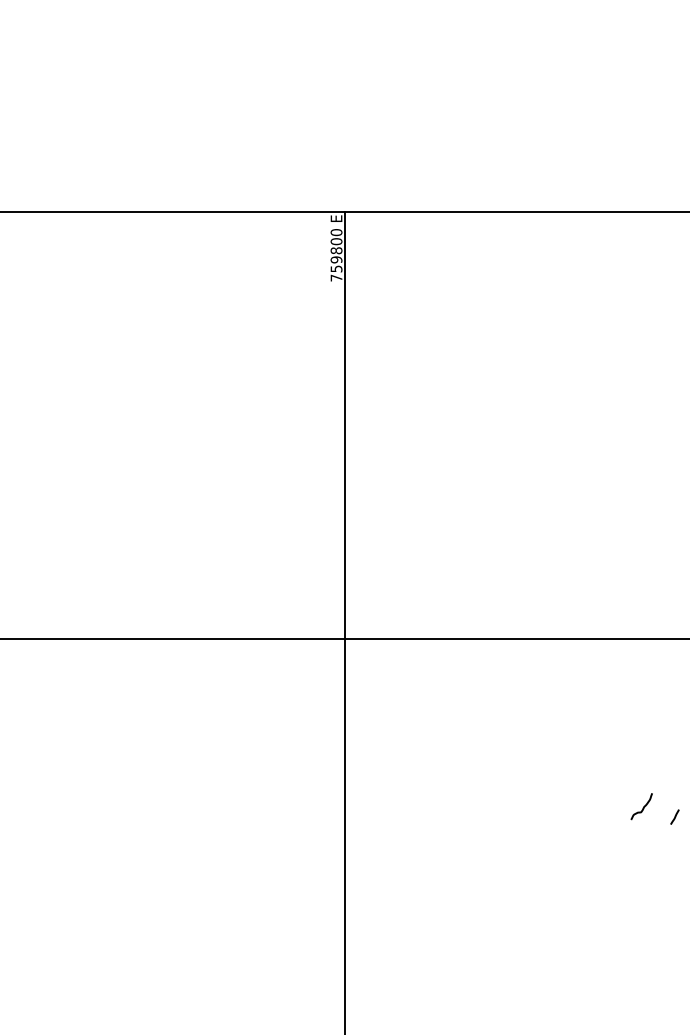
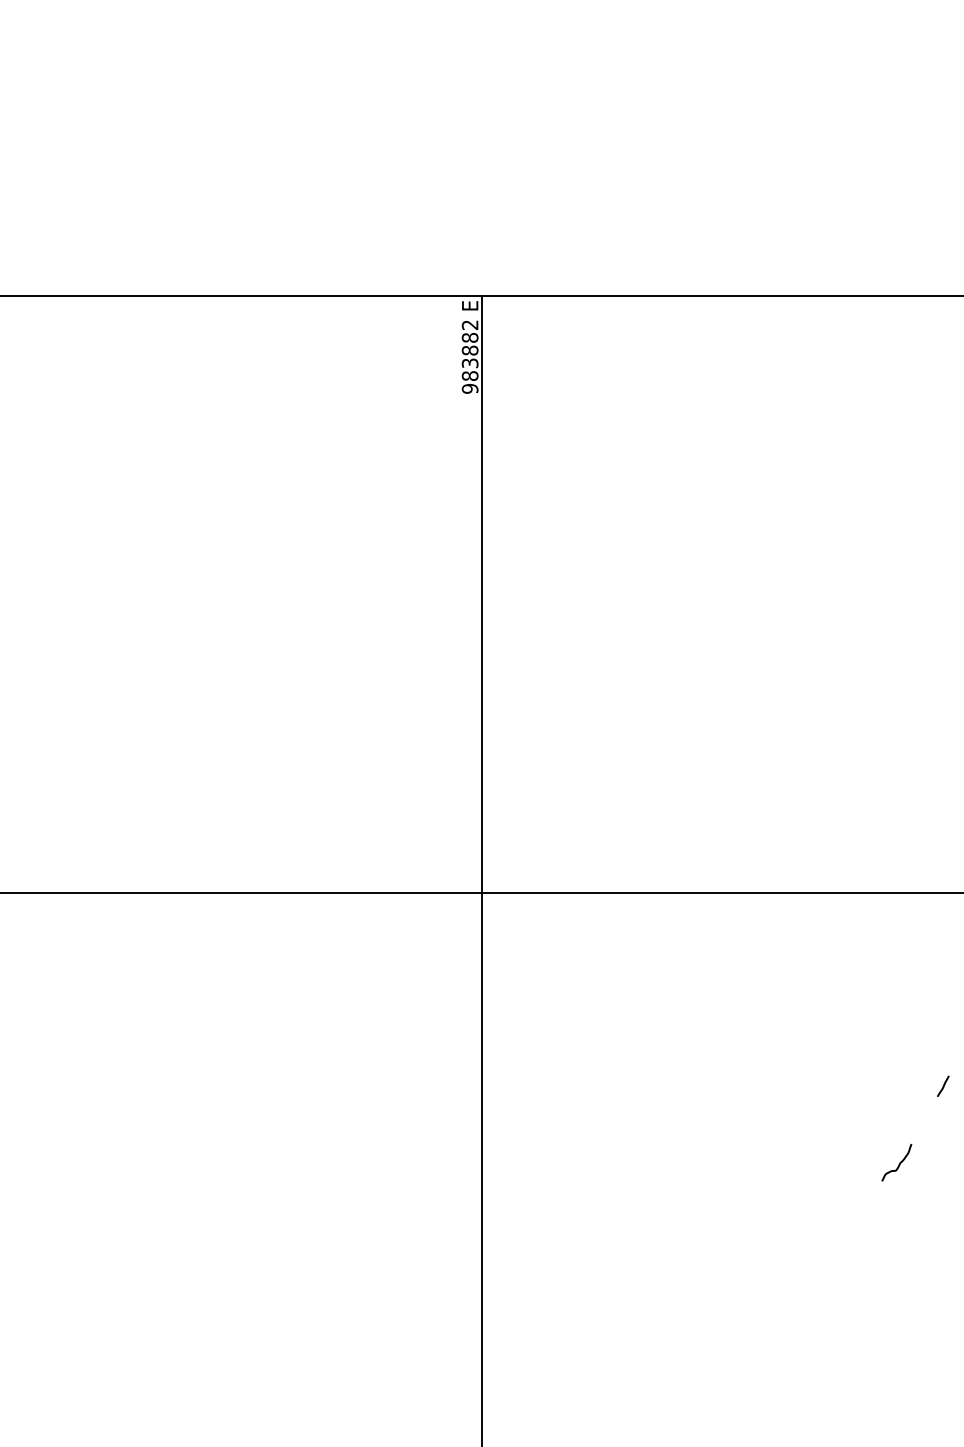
text: (336, 254) -> (469, 356), 759800 -> 983882
curve: (642, 807) -> (898, 1164), moved
line: (675, 816) -> (943, 1085), moved

